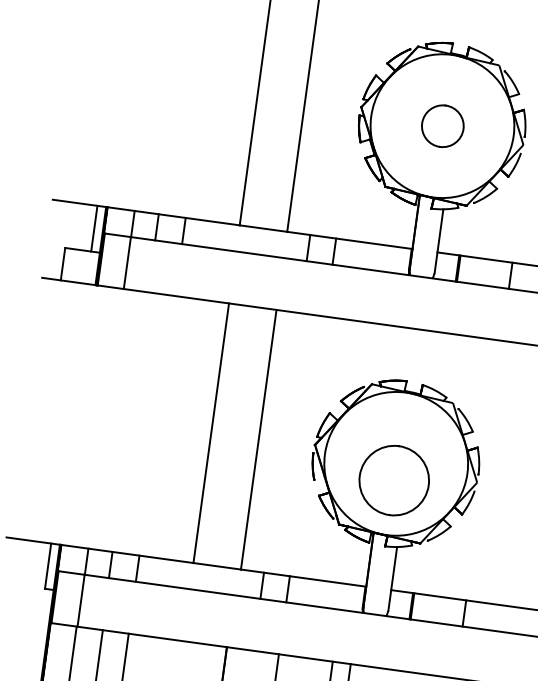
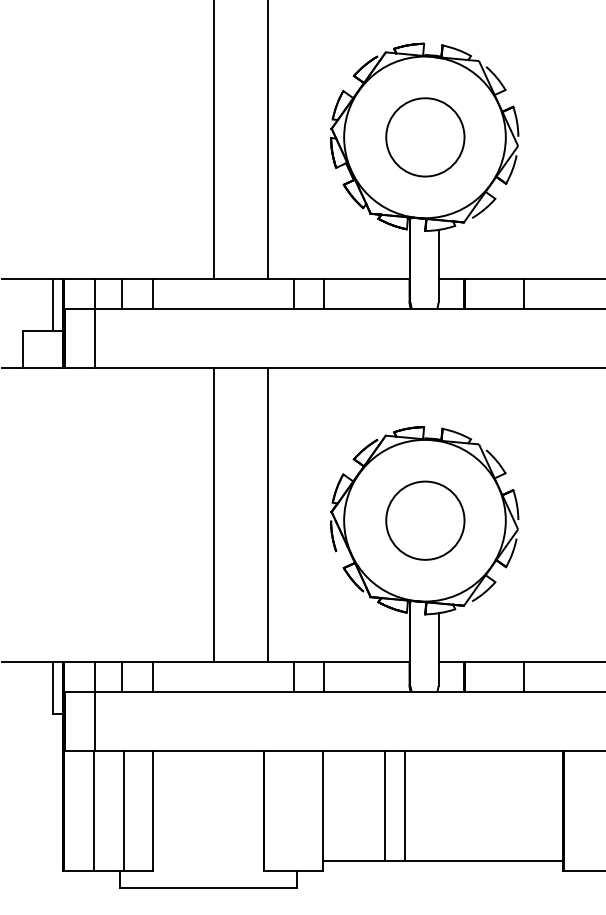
circle: (442, 126) -> (425, 137), size x1.67
circle: (394, 480) -> (425, 520), moved

